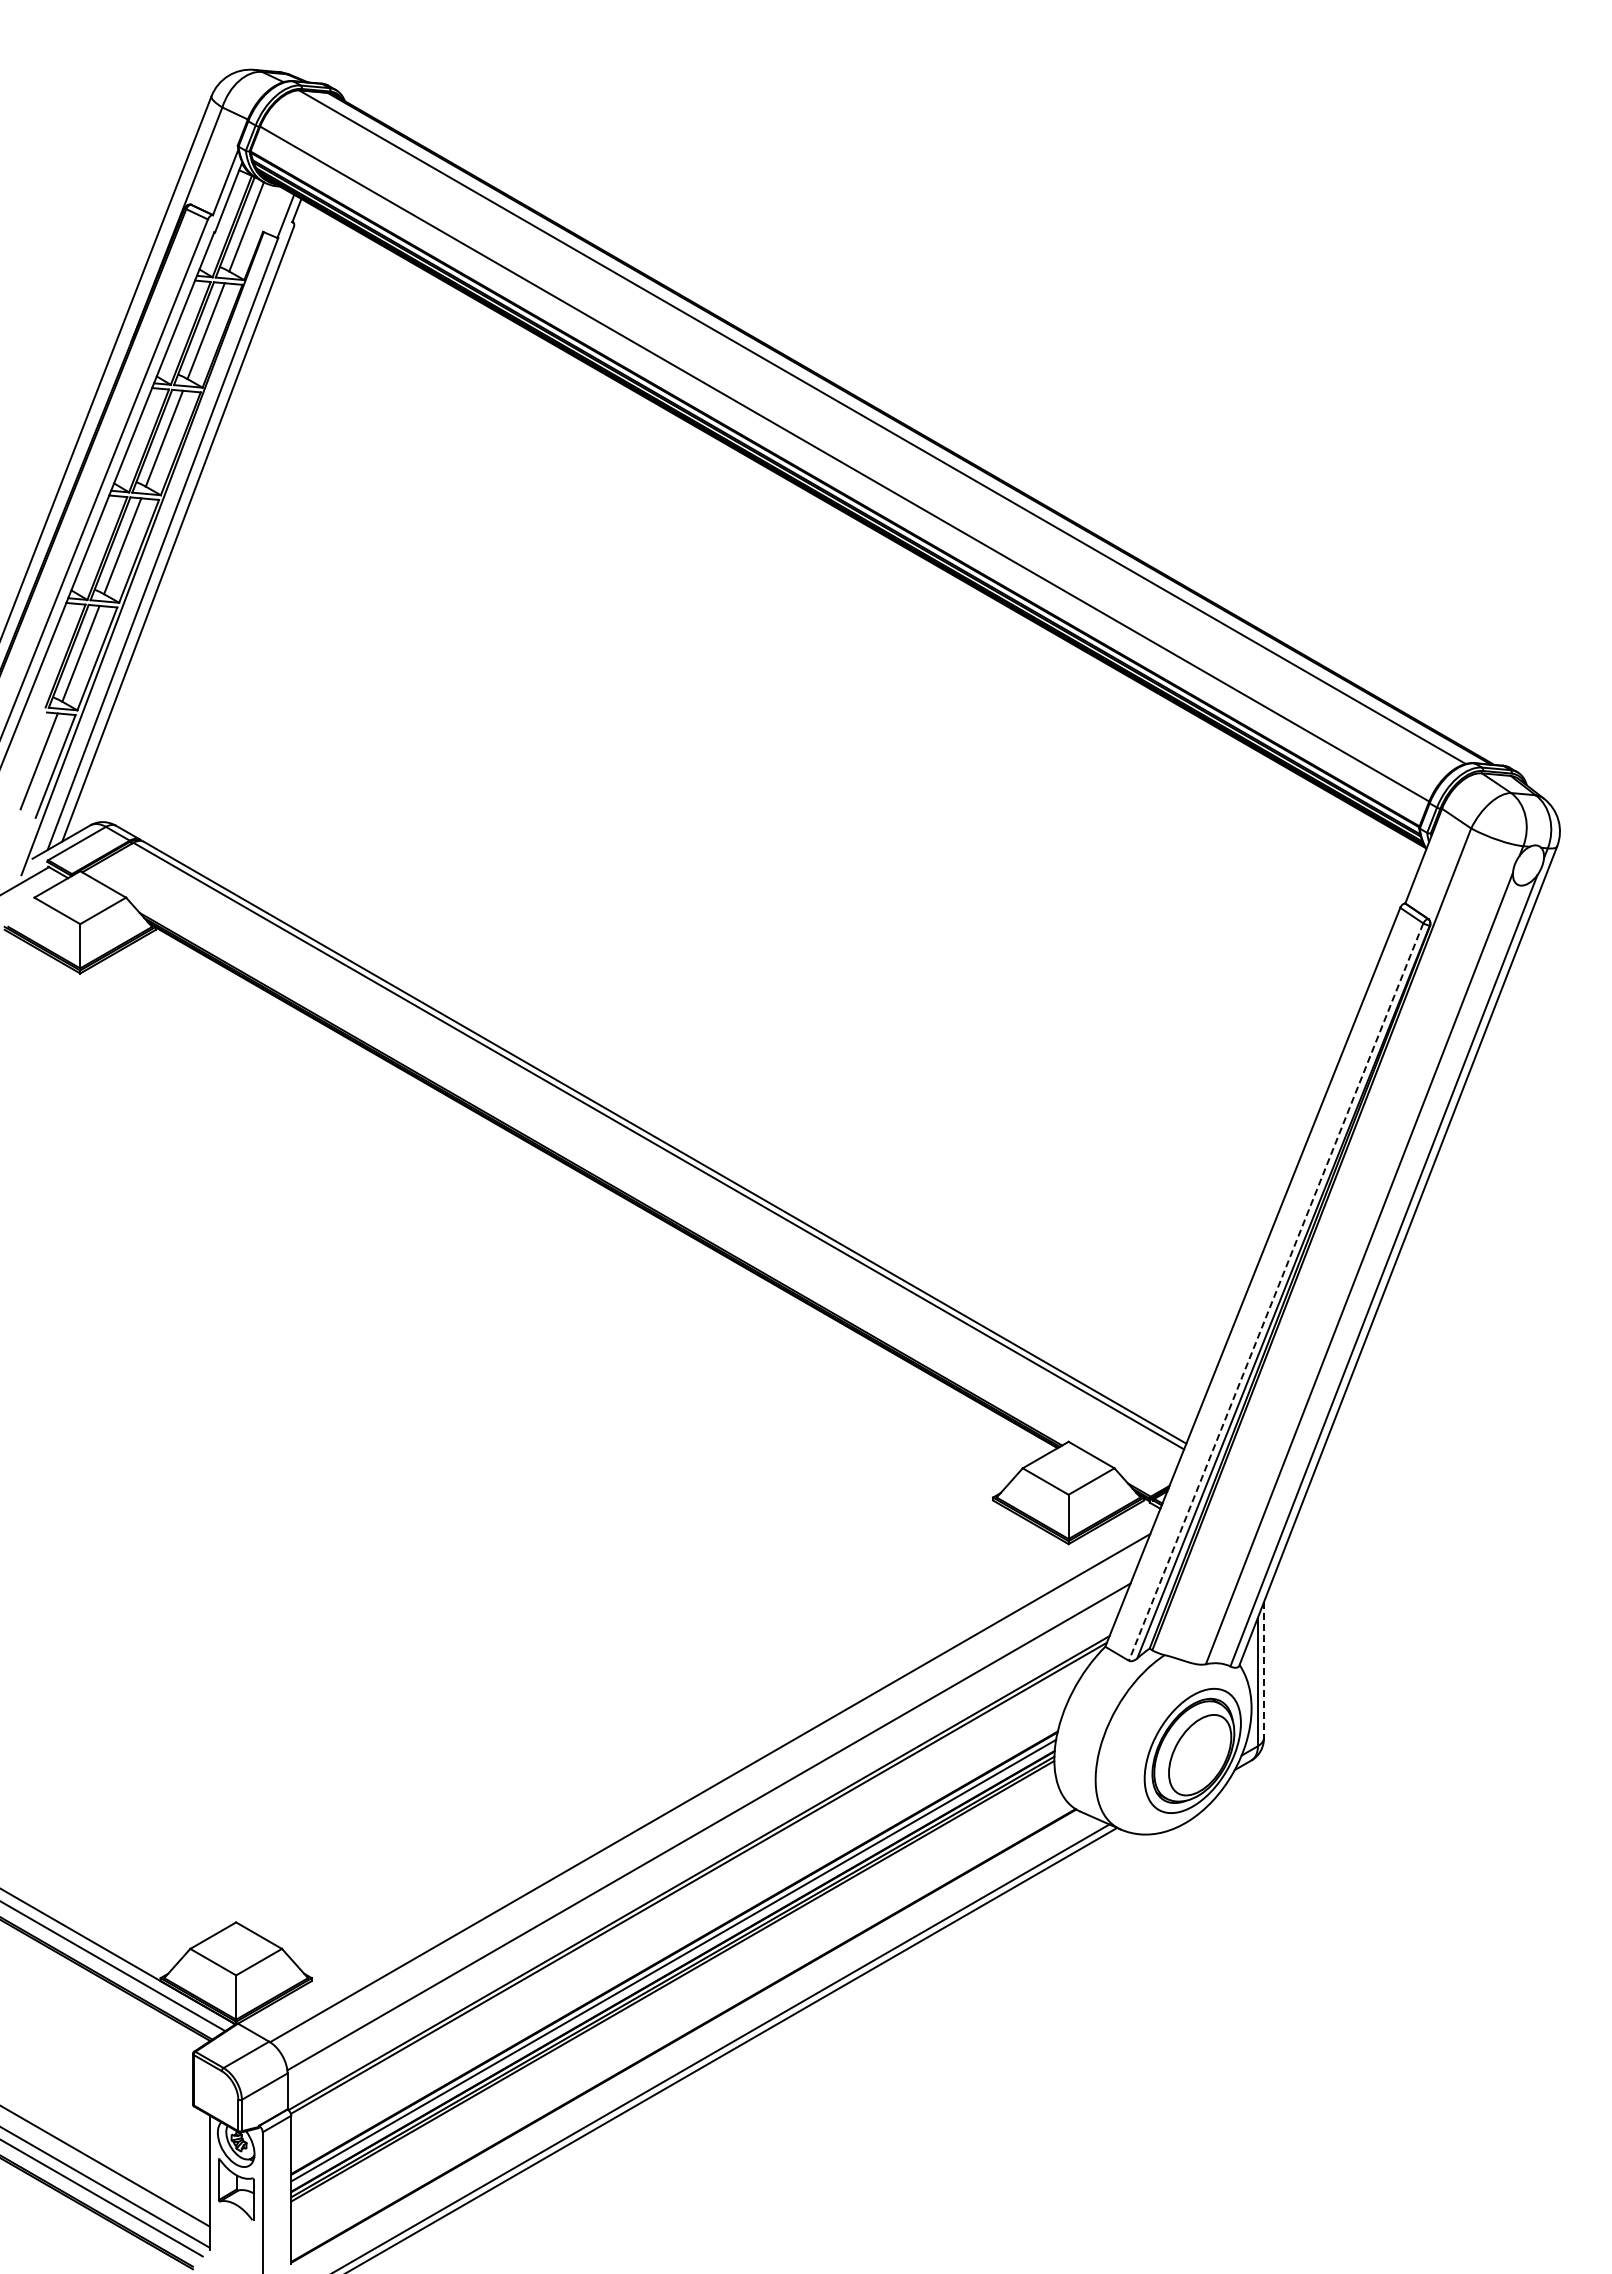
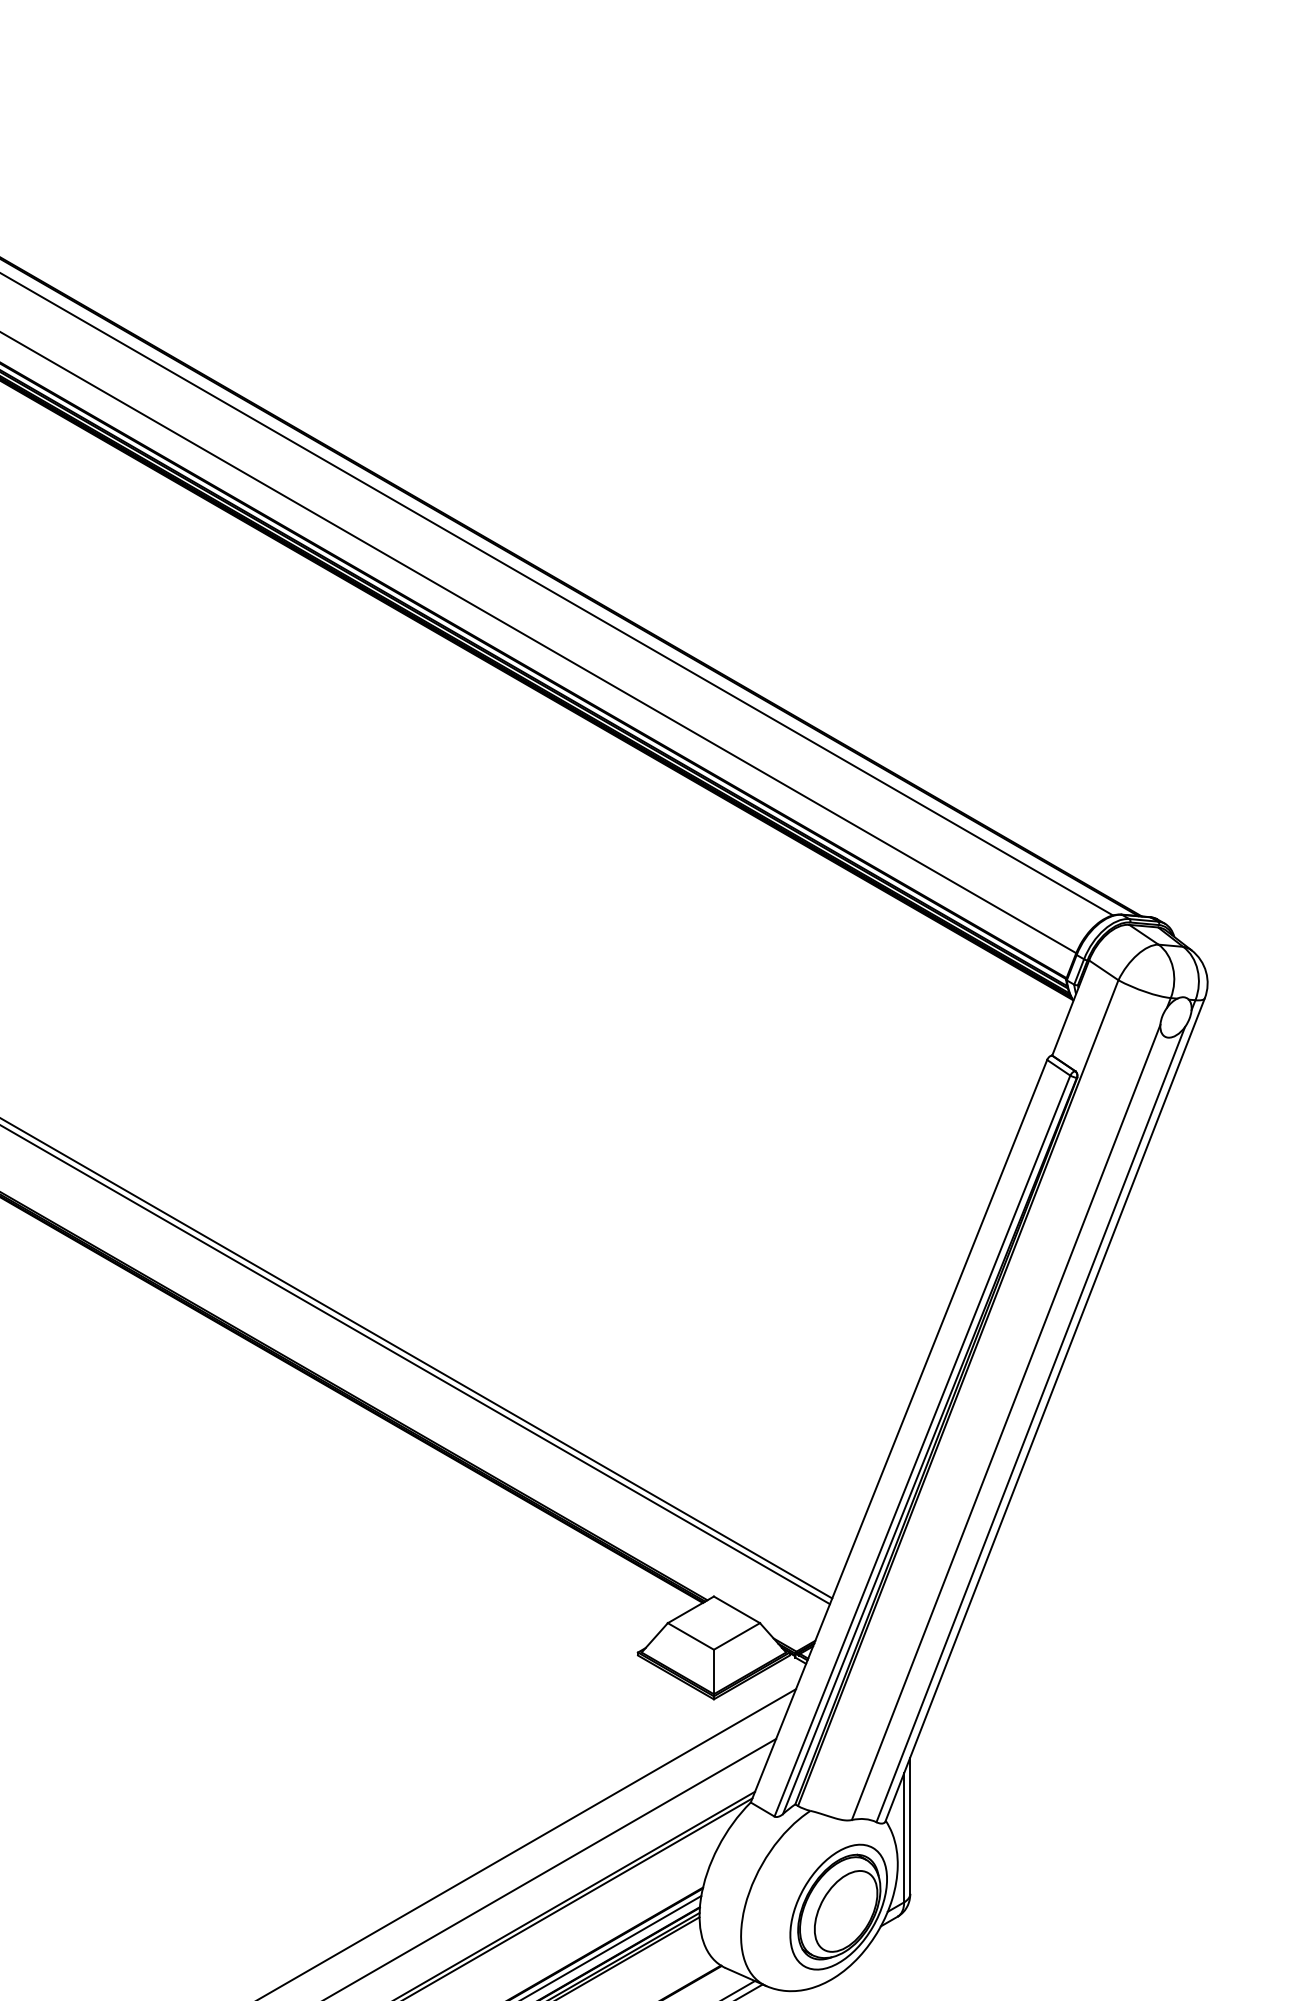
line: (1276, 1292) -> (922, 1446), dashed -> solid
line: (1264, 1669) -> (910, 1825), dashed -> solid

